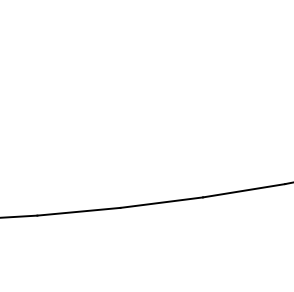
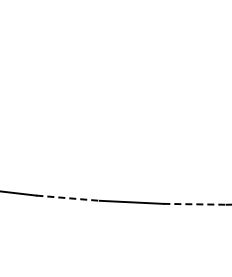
line: (244, 190) -> (195, 204), solid -> dashed
line: (79, 212) -> (68, 198), solid -> dashed

